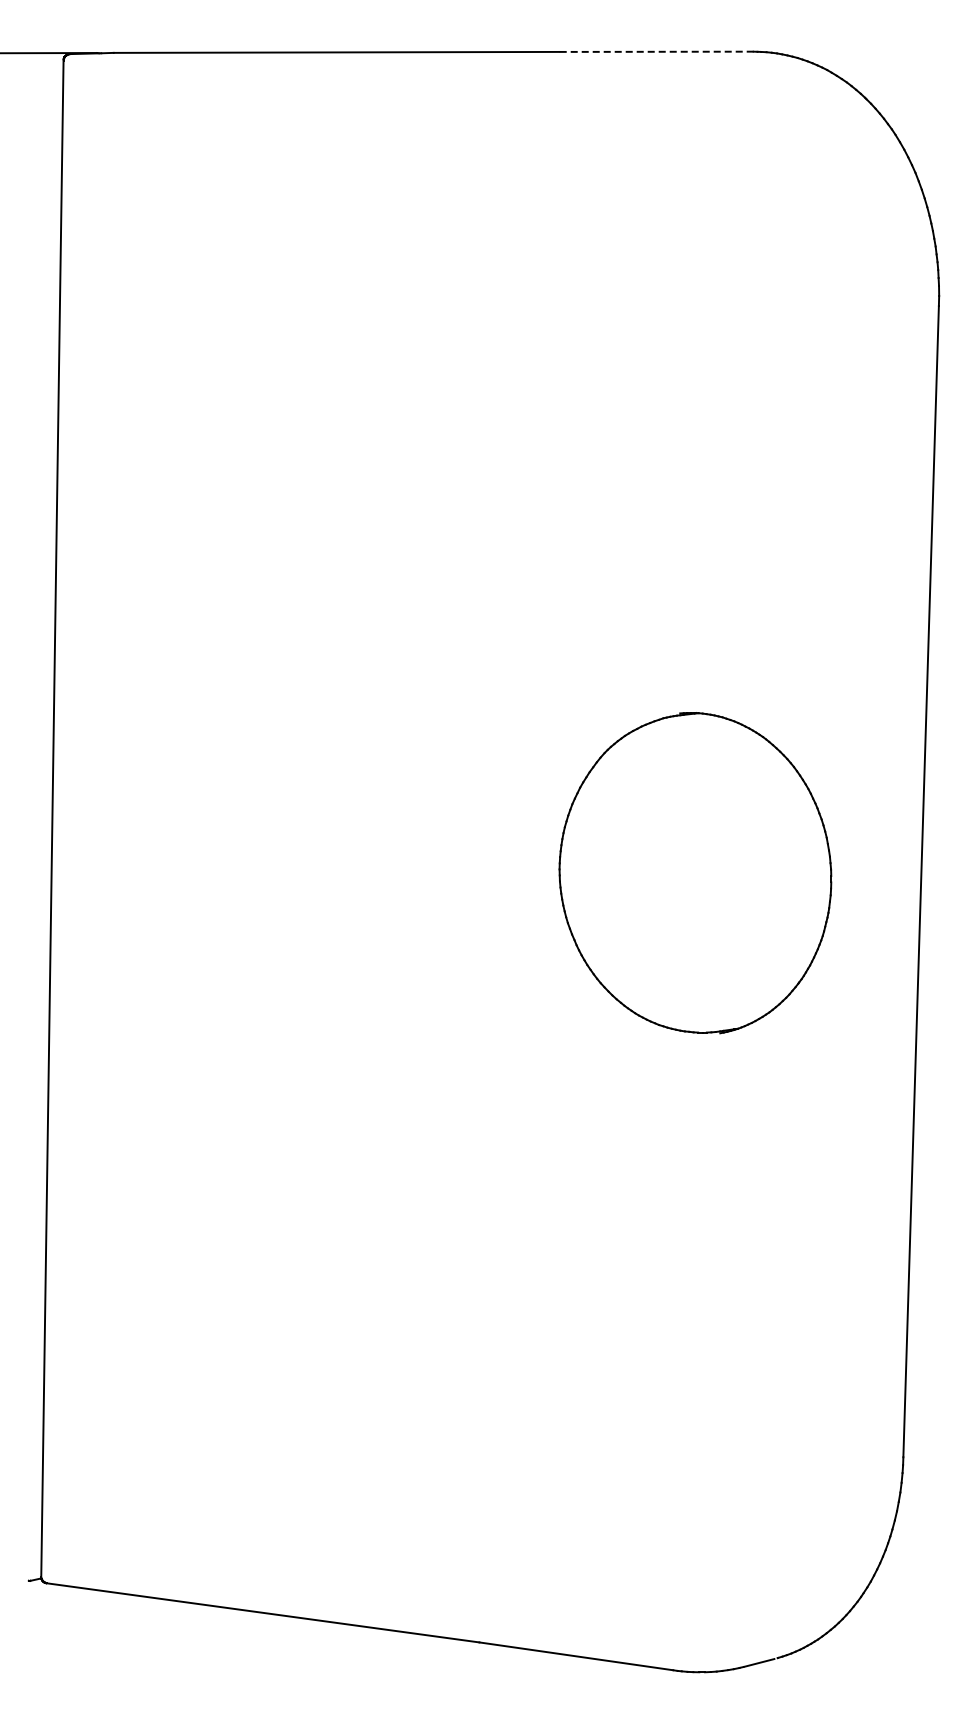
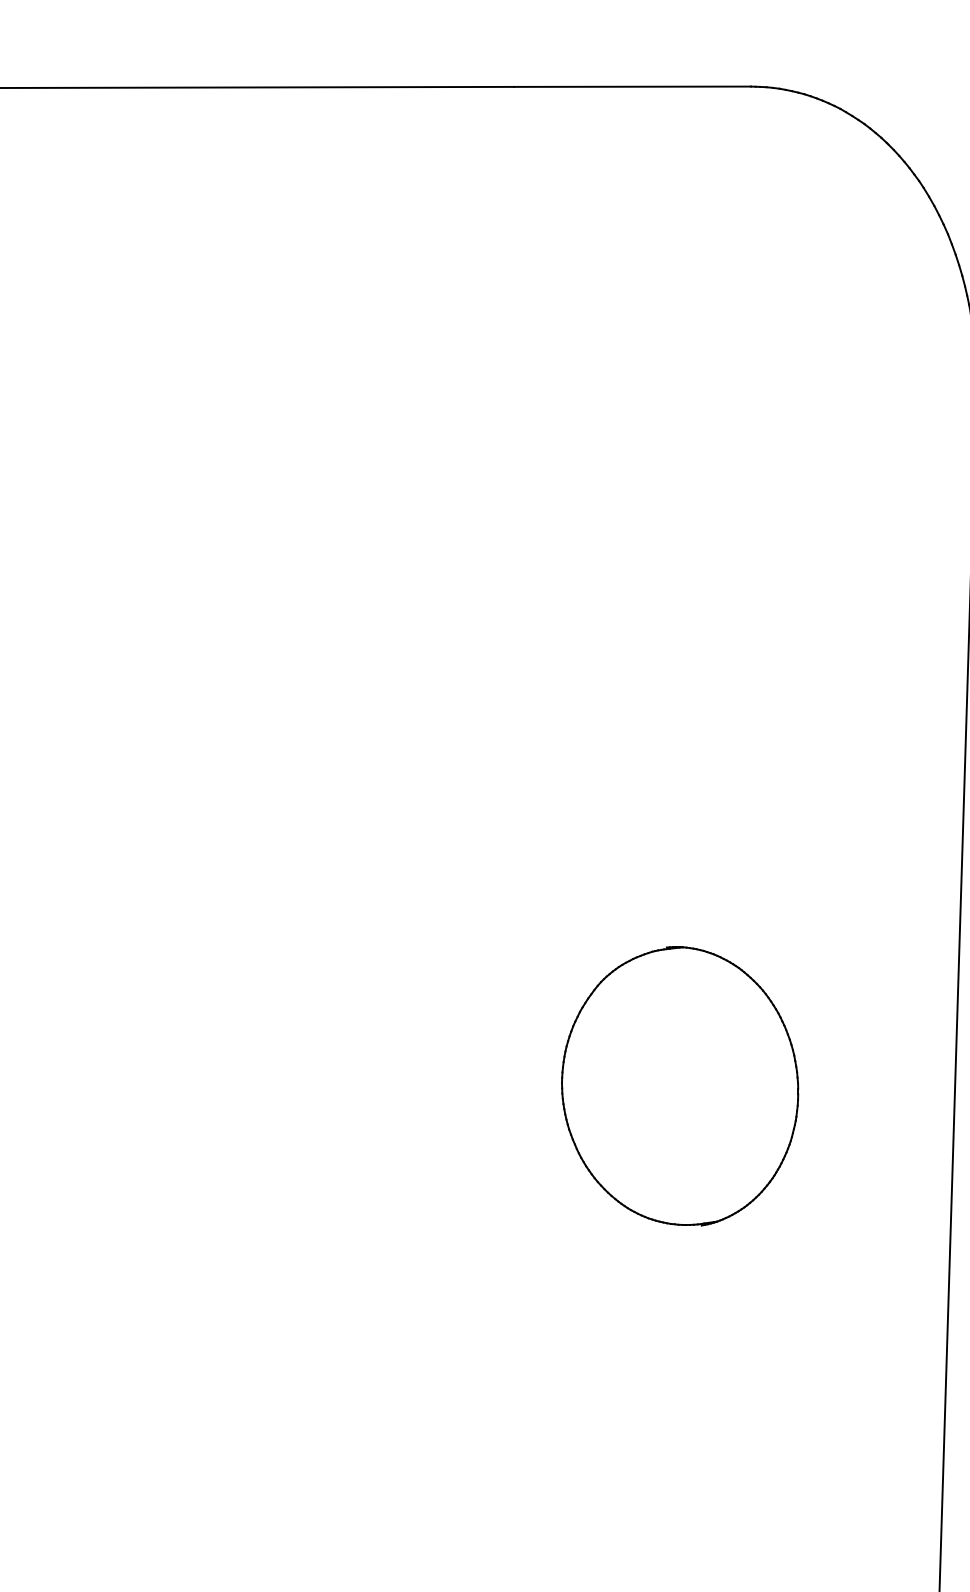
line: (655, 51) -> (631, 86), dashed -> solid
part: (695, 872) -> (680, 1085), size x0.71

